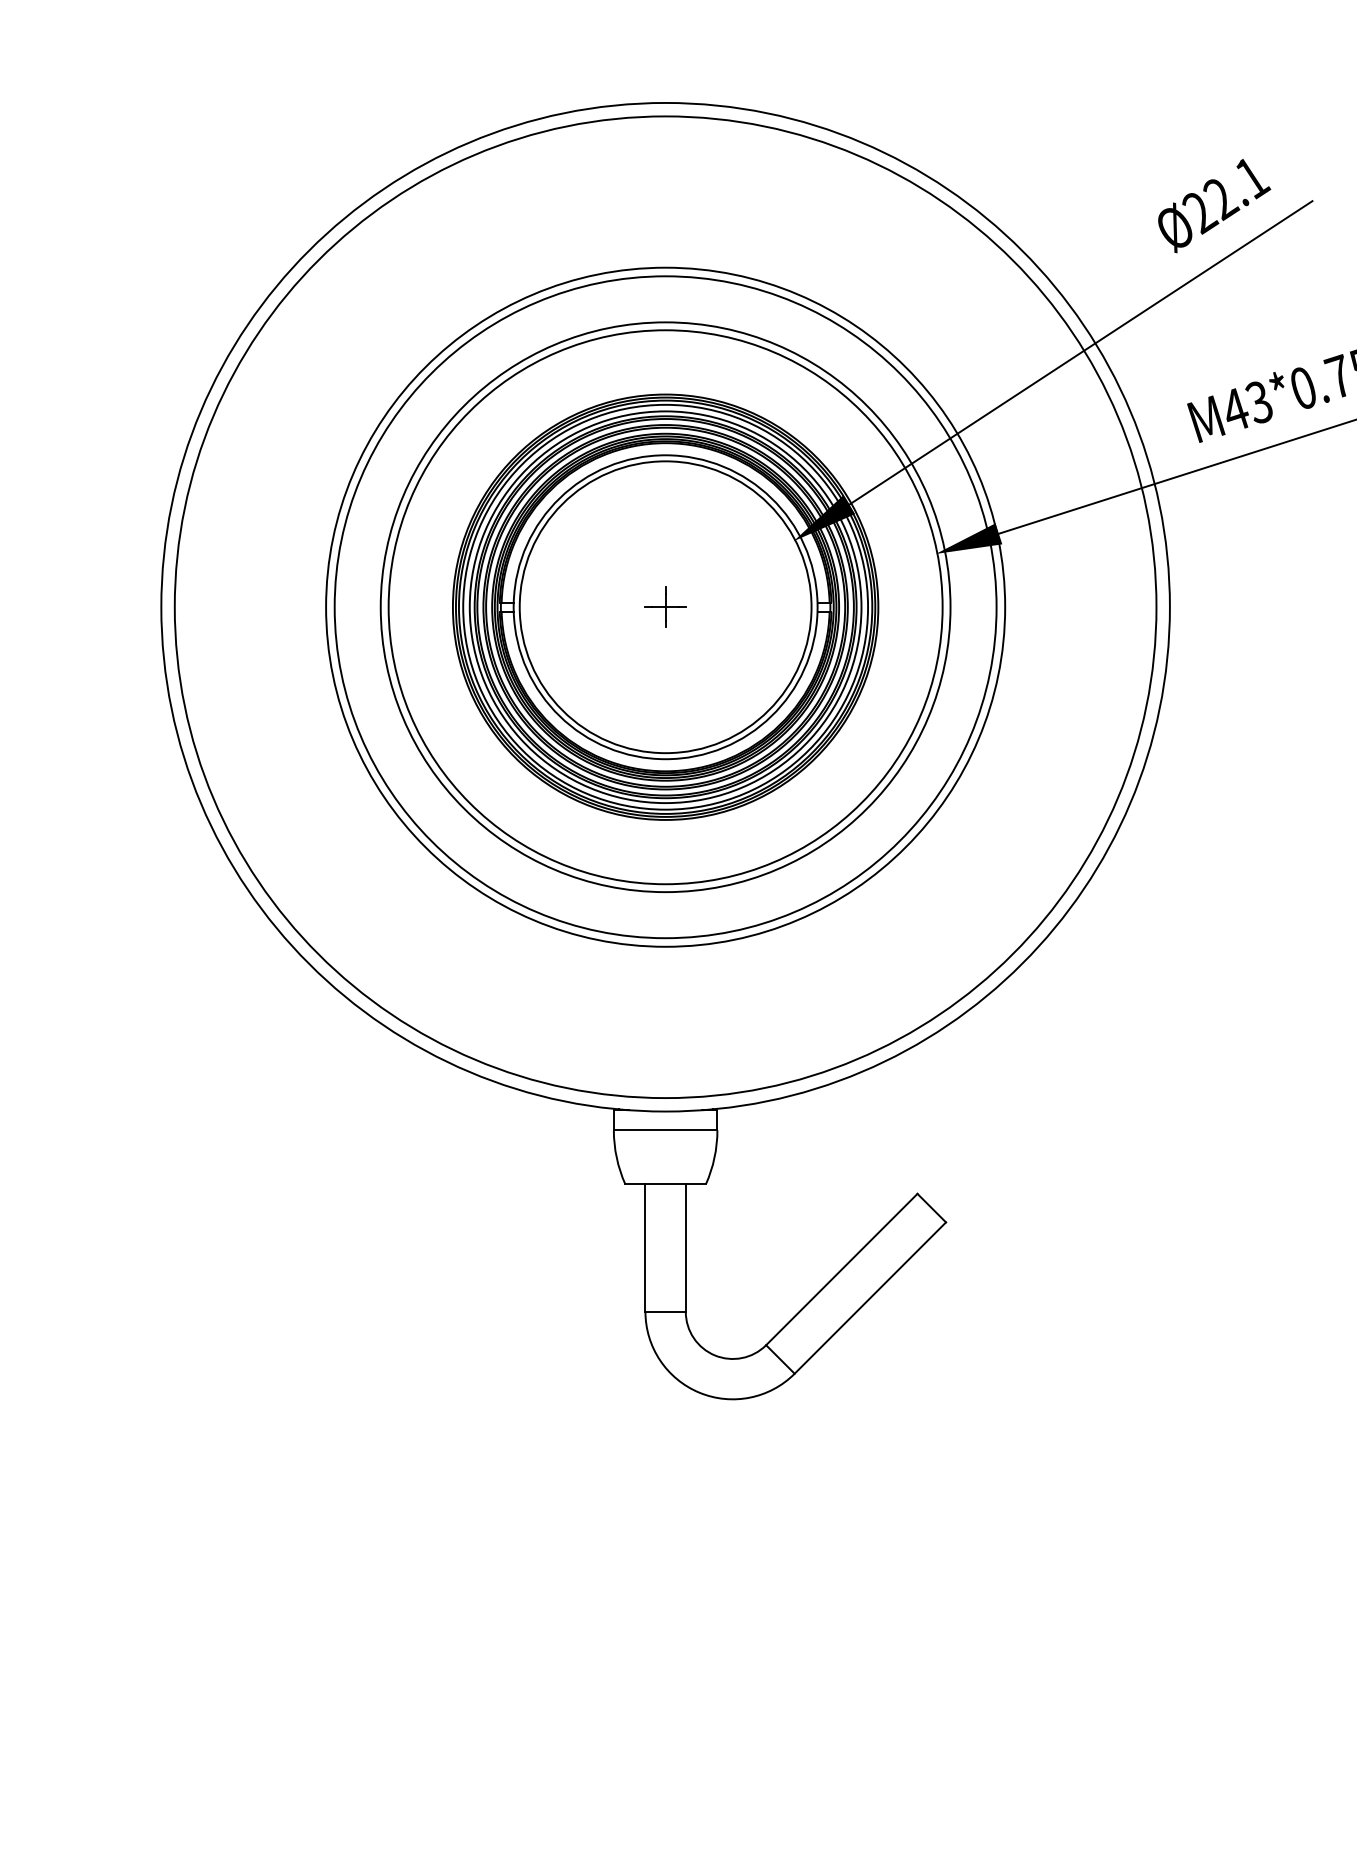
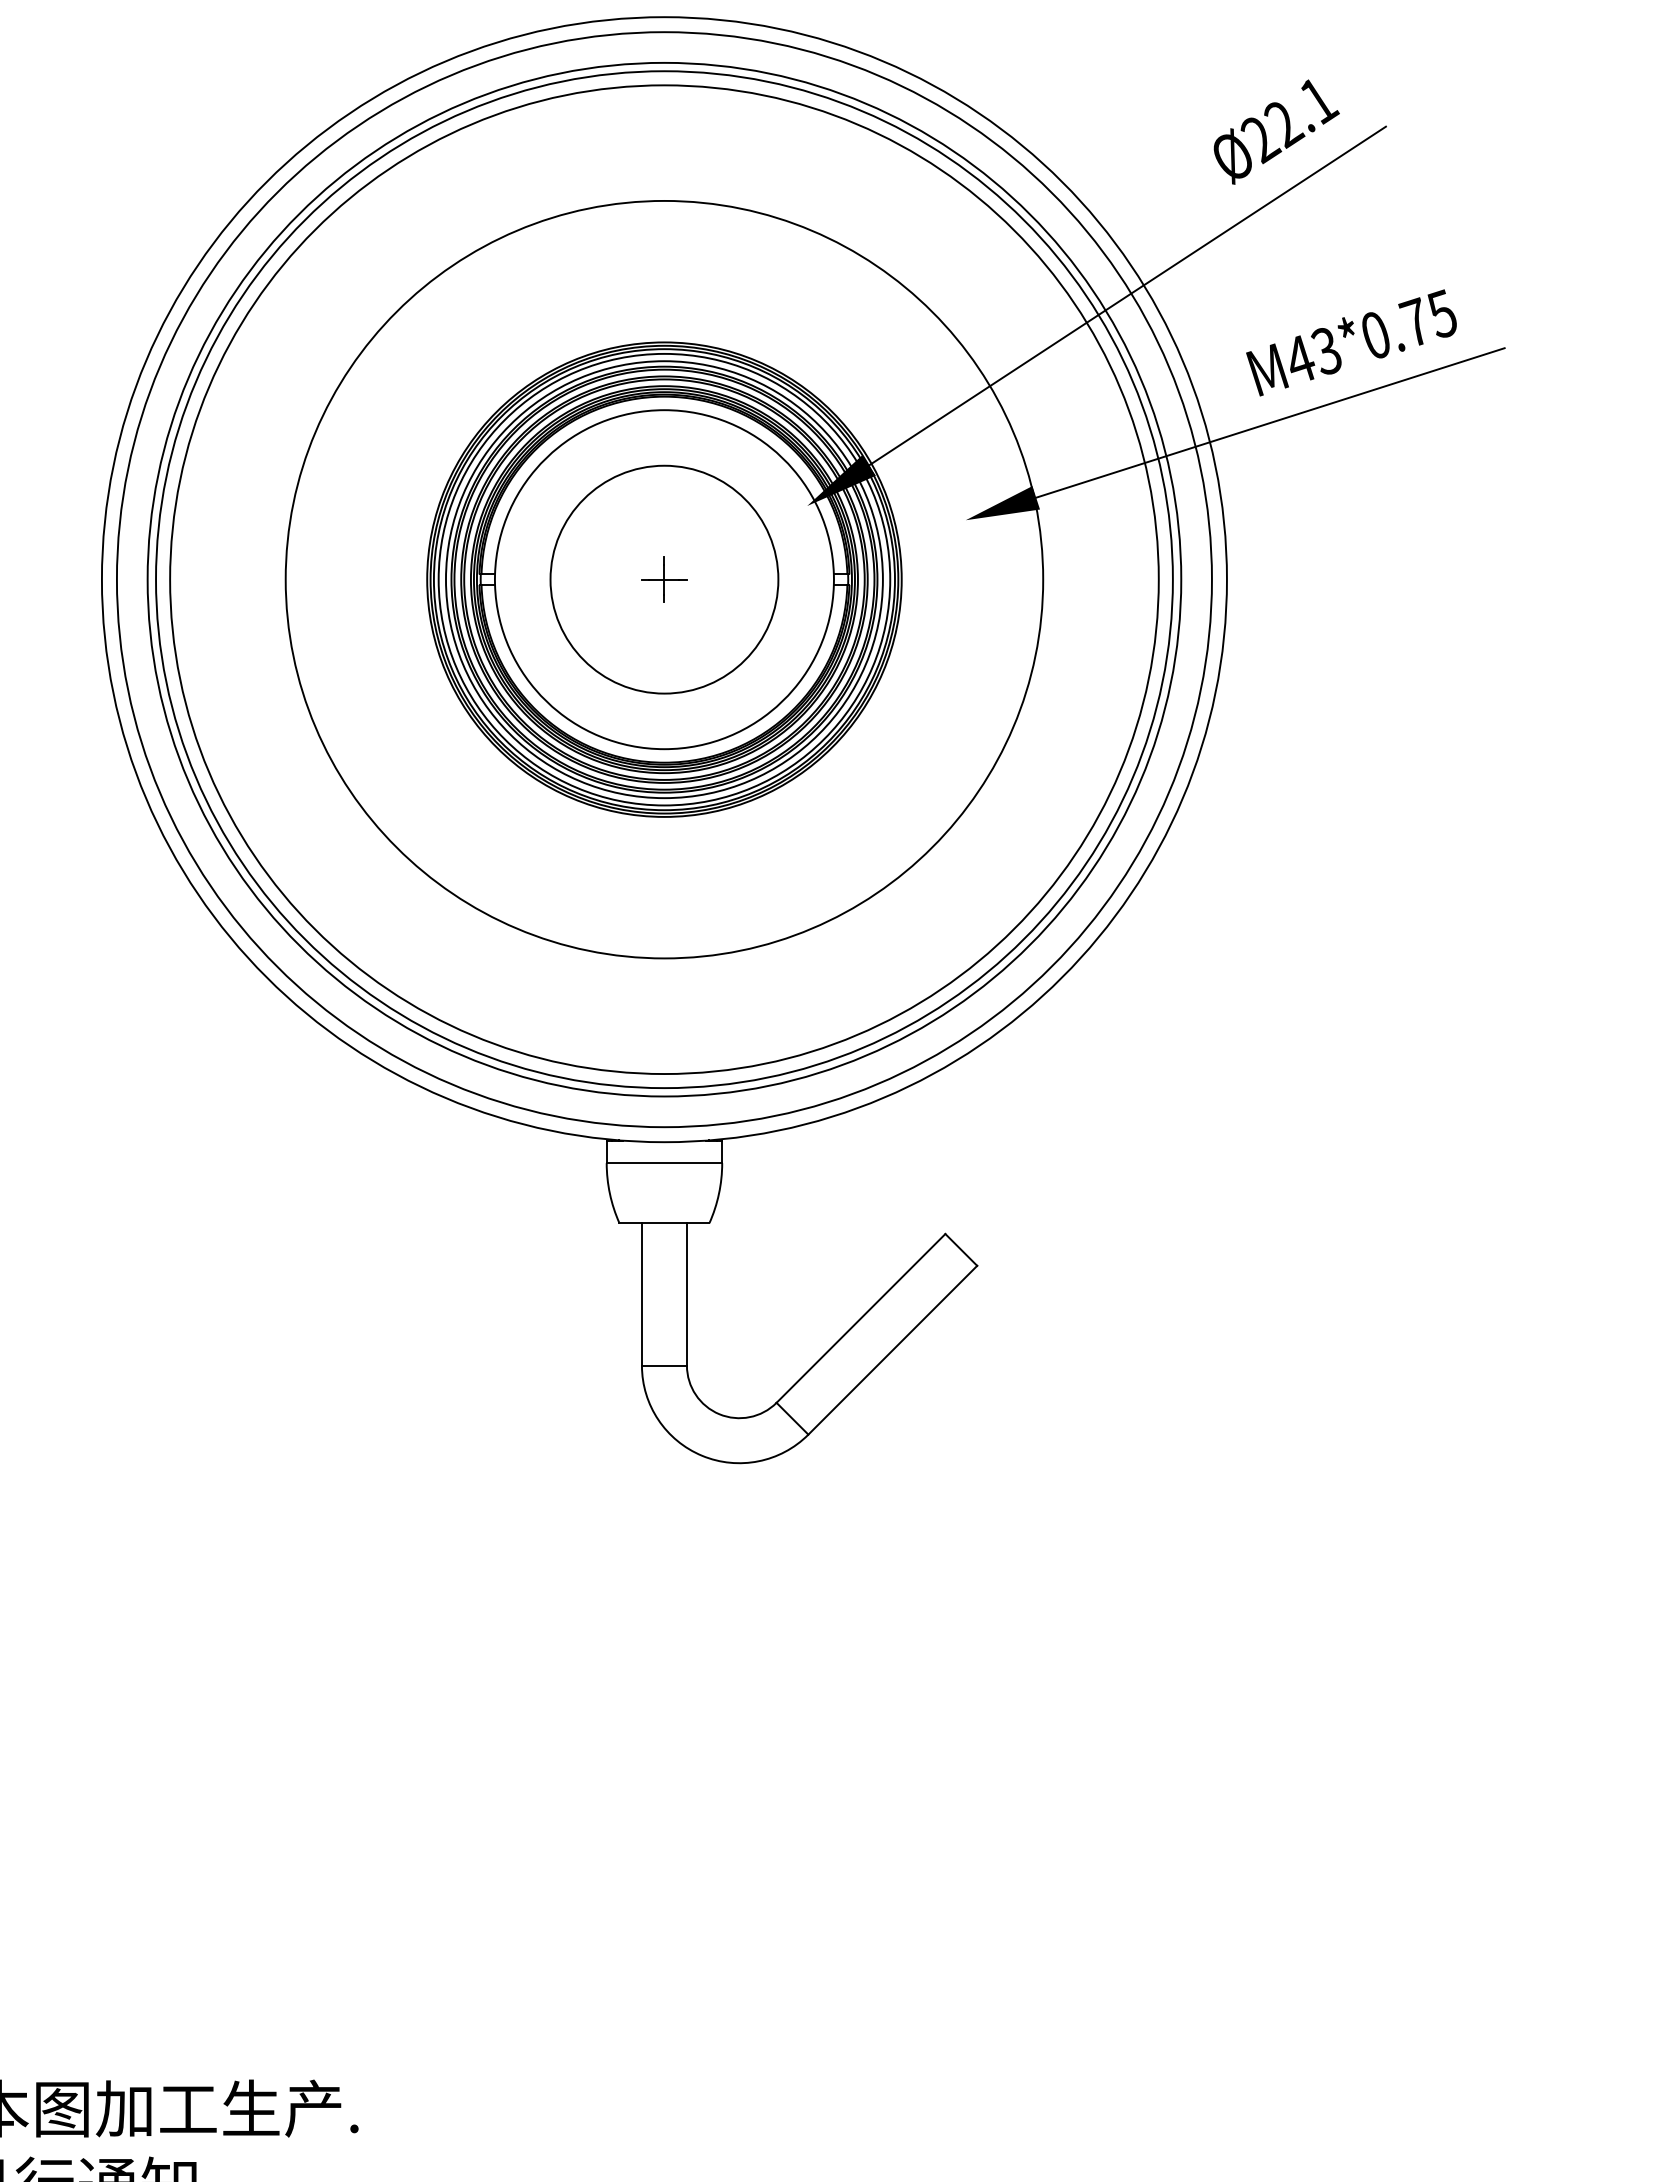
circle: (665, 607) -> (664, 579), size x0.7
circle: (665, 607) -> (664, 579), size x1.4
circle: (665, 607) -> (664, 579), size x1.6
circle: (665, 607) -> (664, 579), size x1.6

